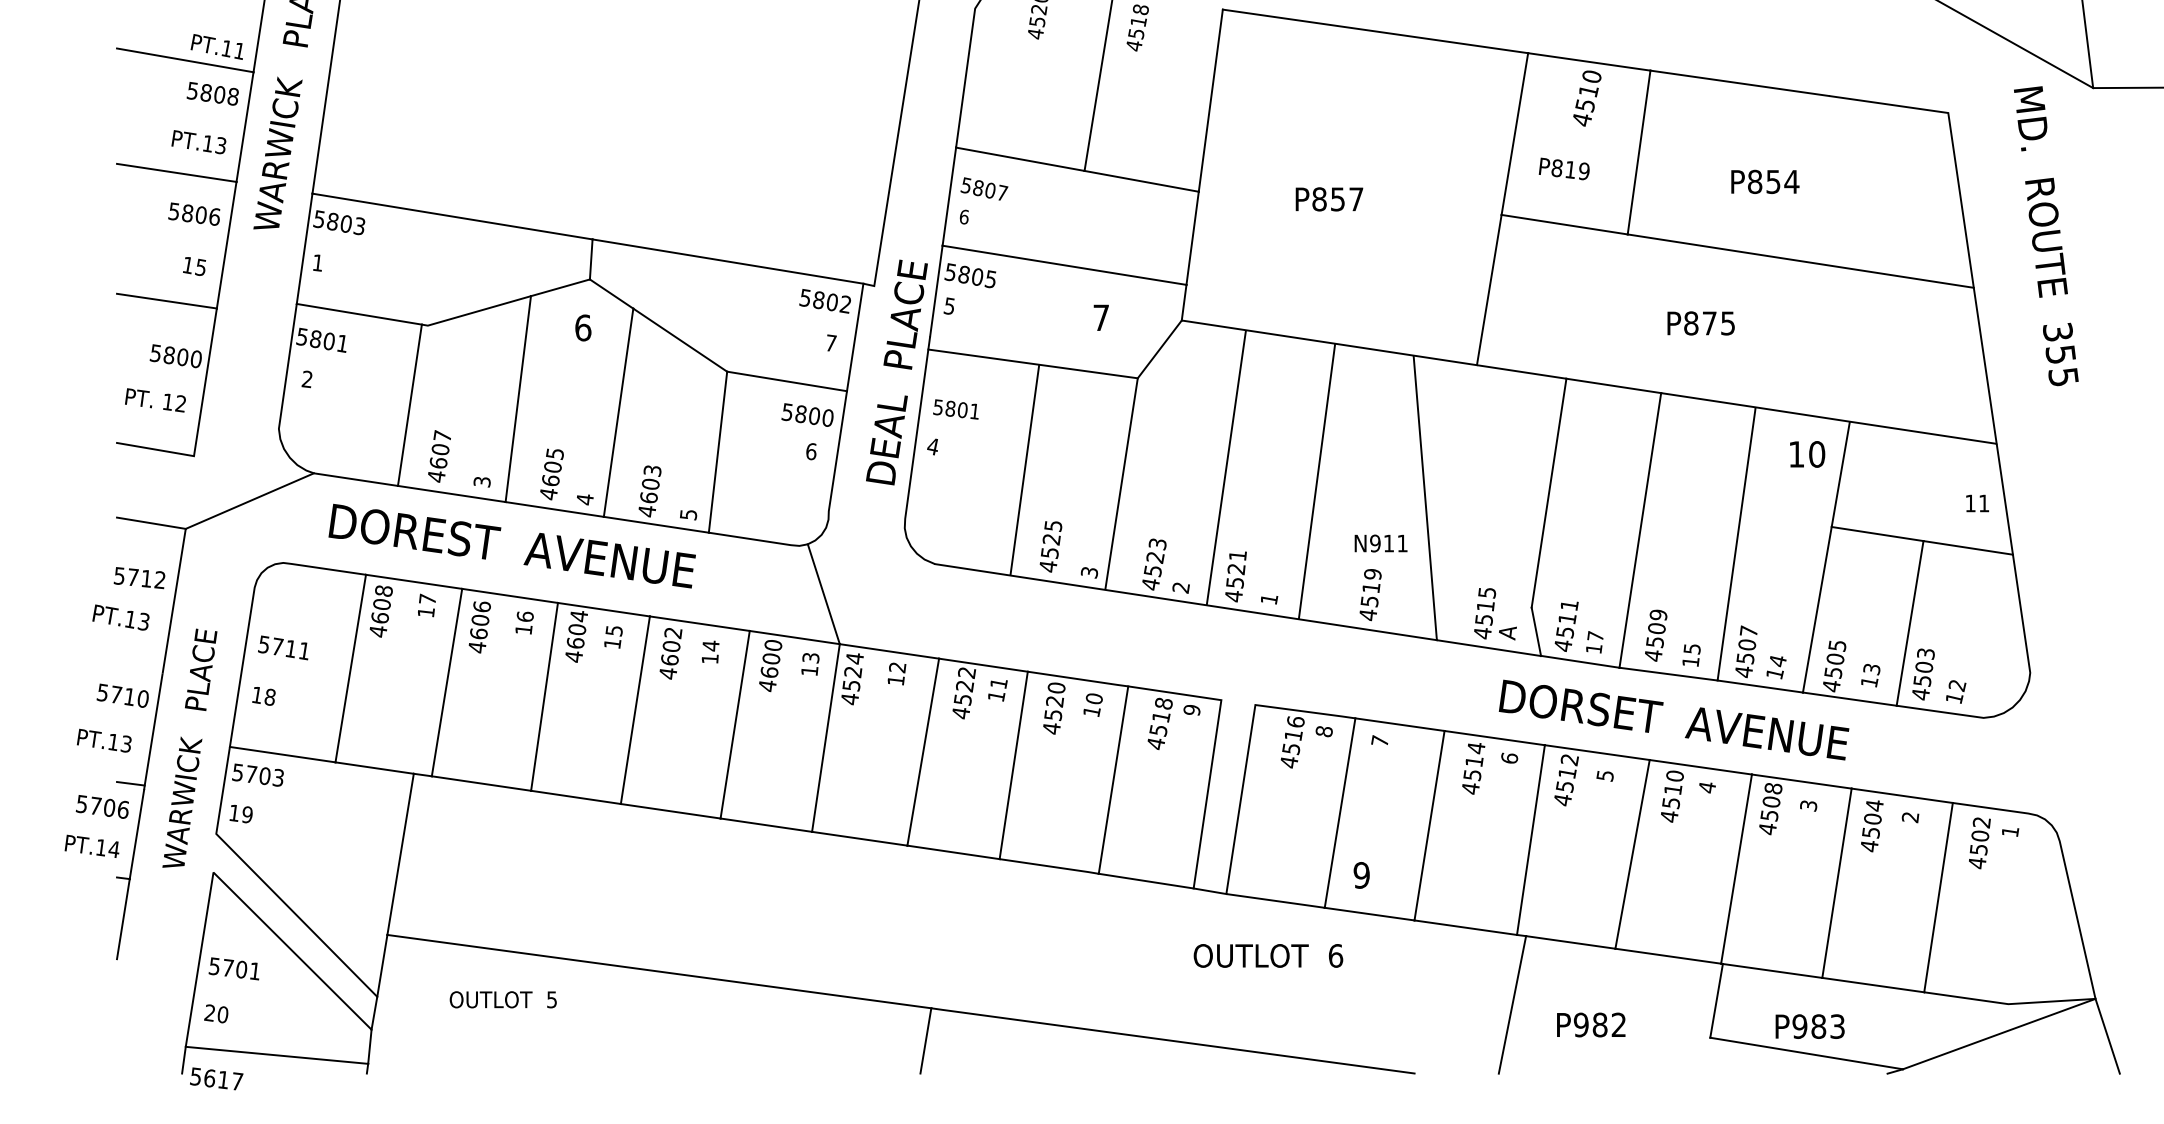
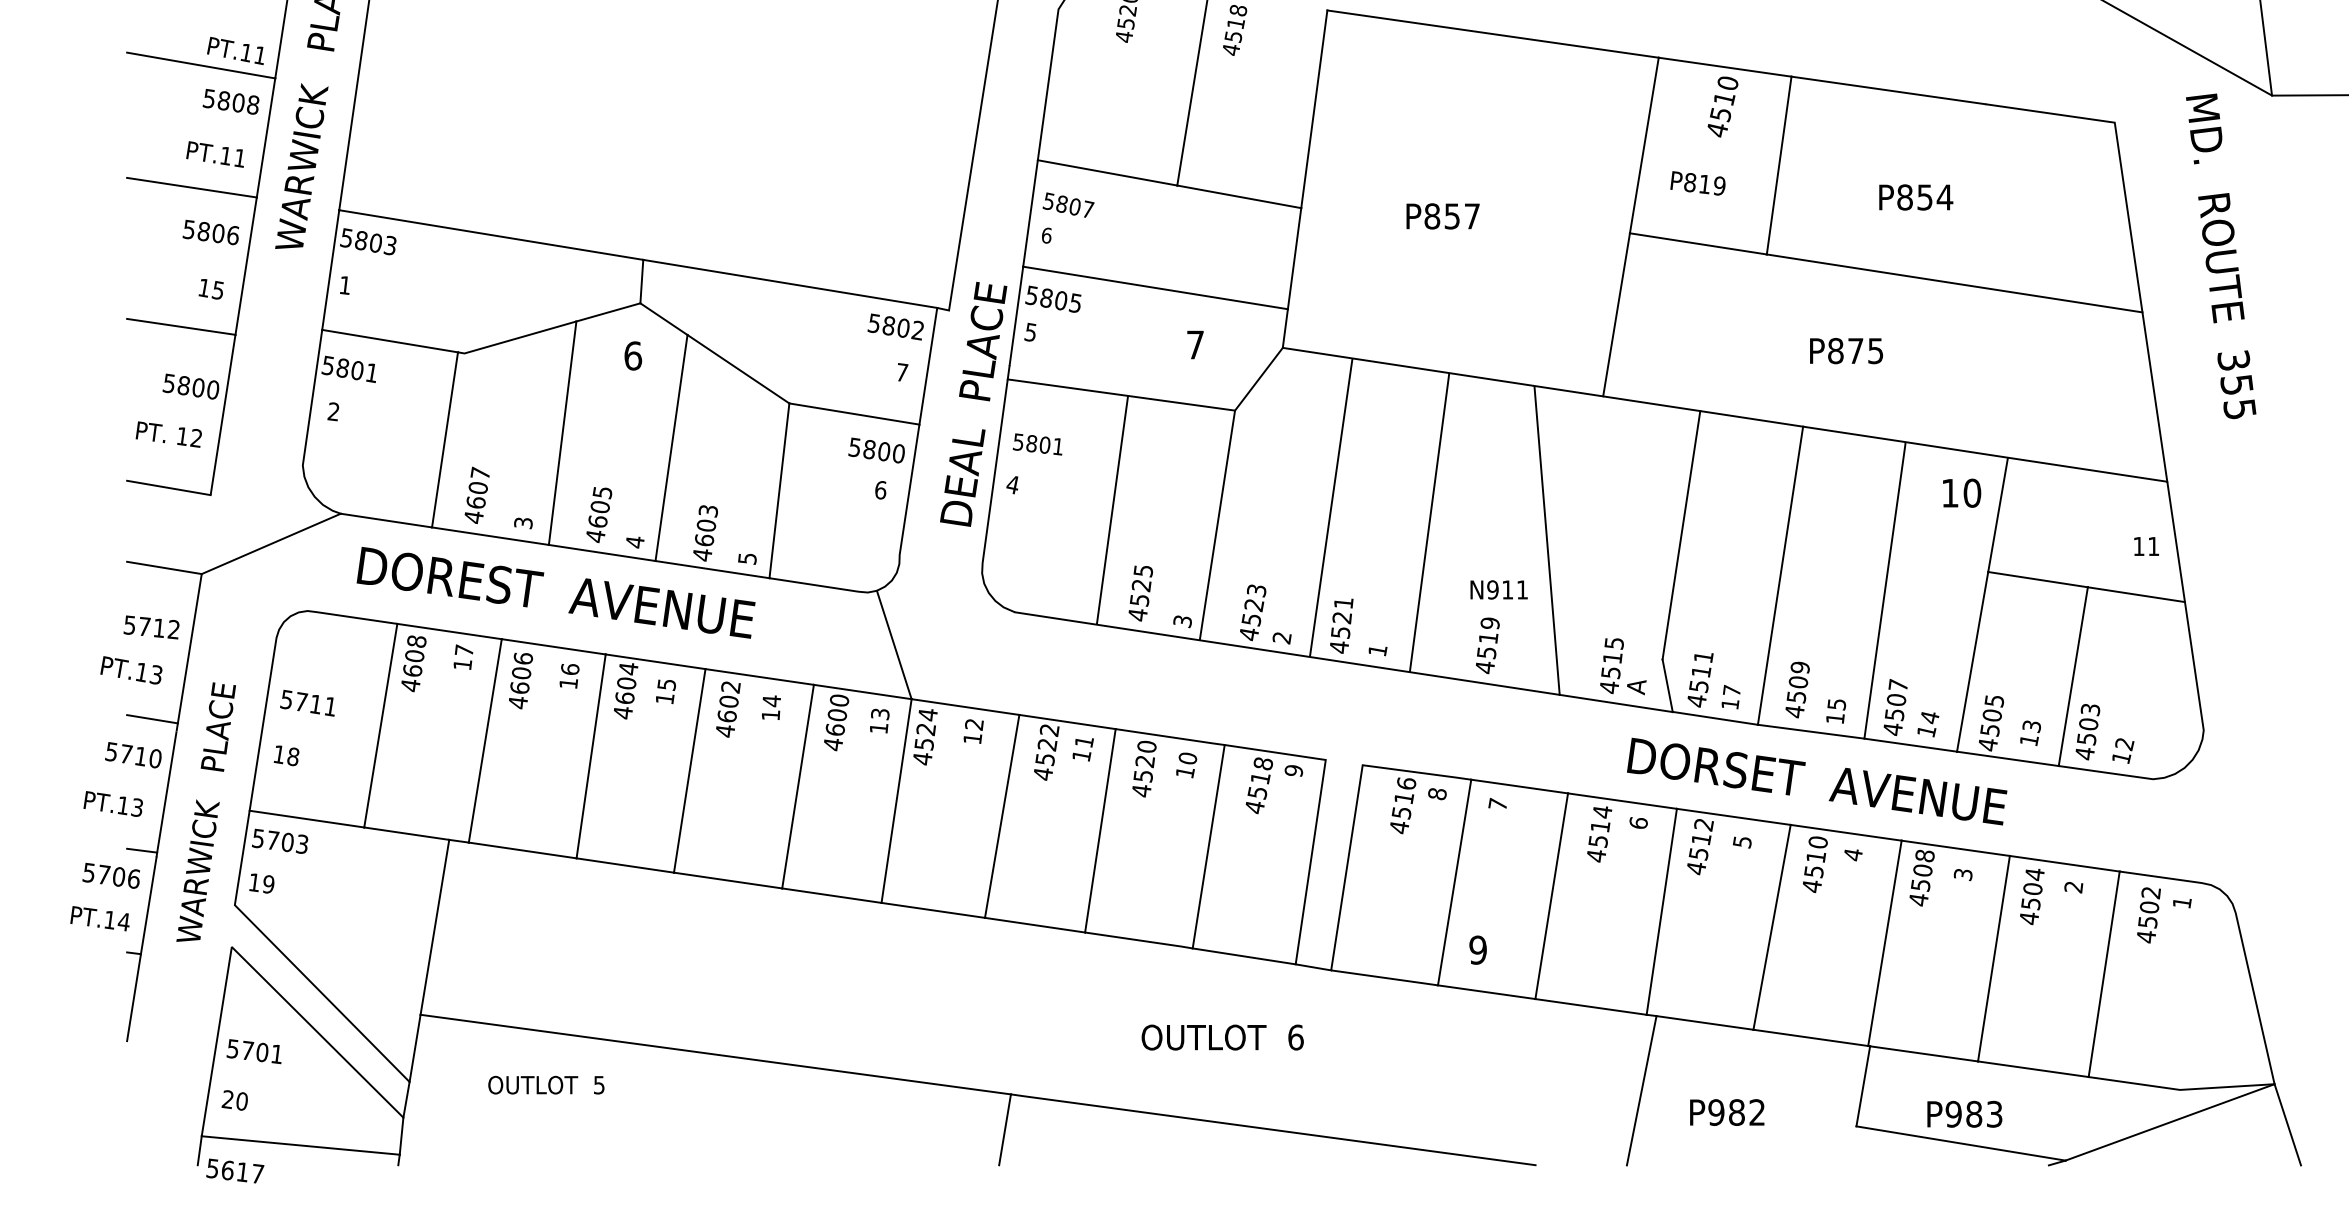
text: (220, 145) -> (239, 157), PT.13 -> PT.11
line: (140, 662) -> (152, 719), added
text: (1268, 955) -> (1222, 1037), moved

